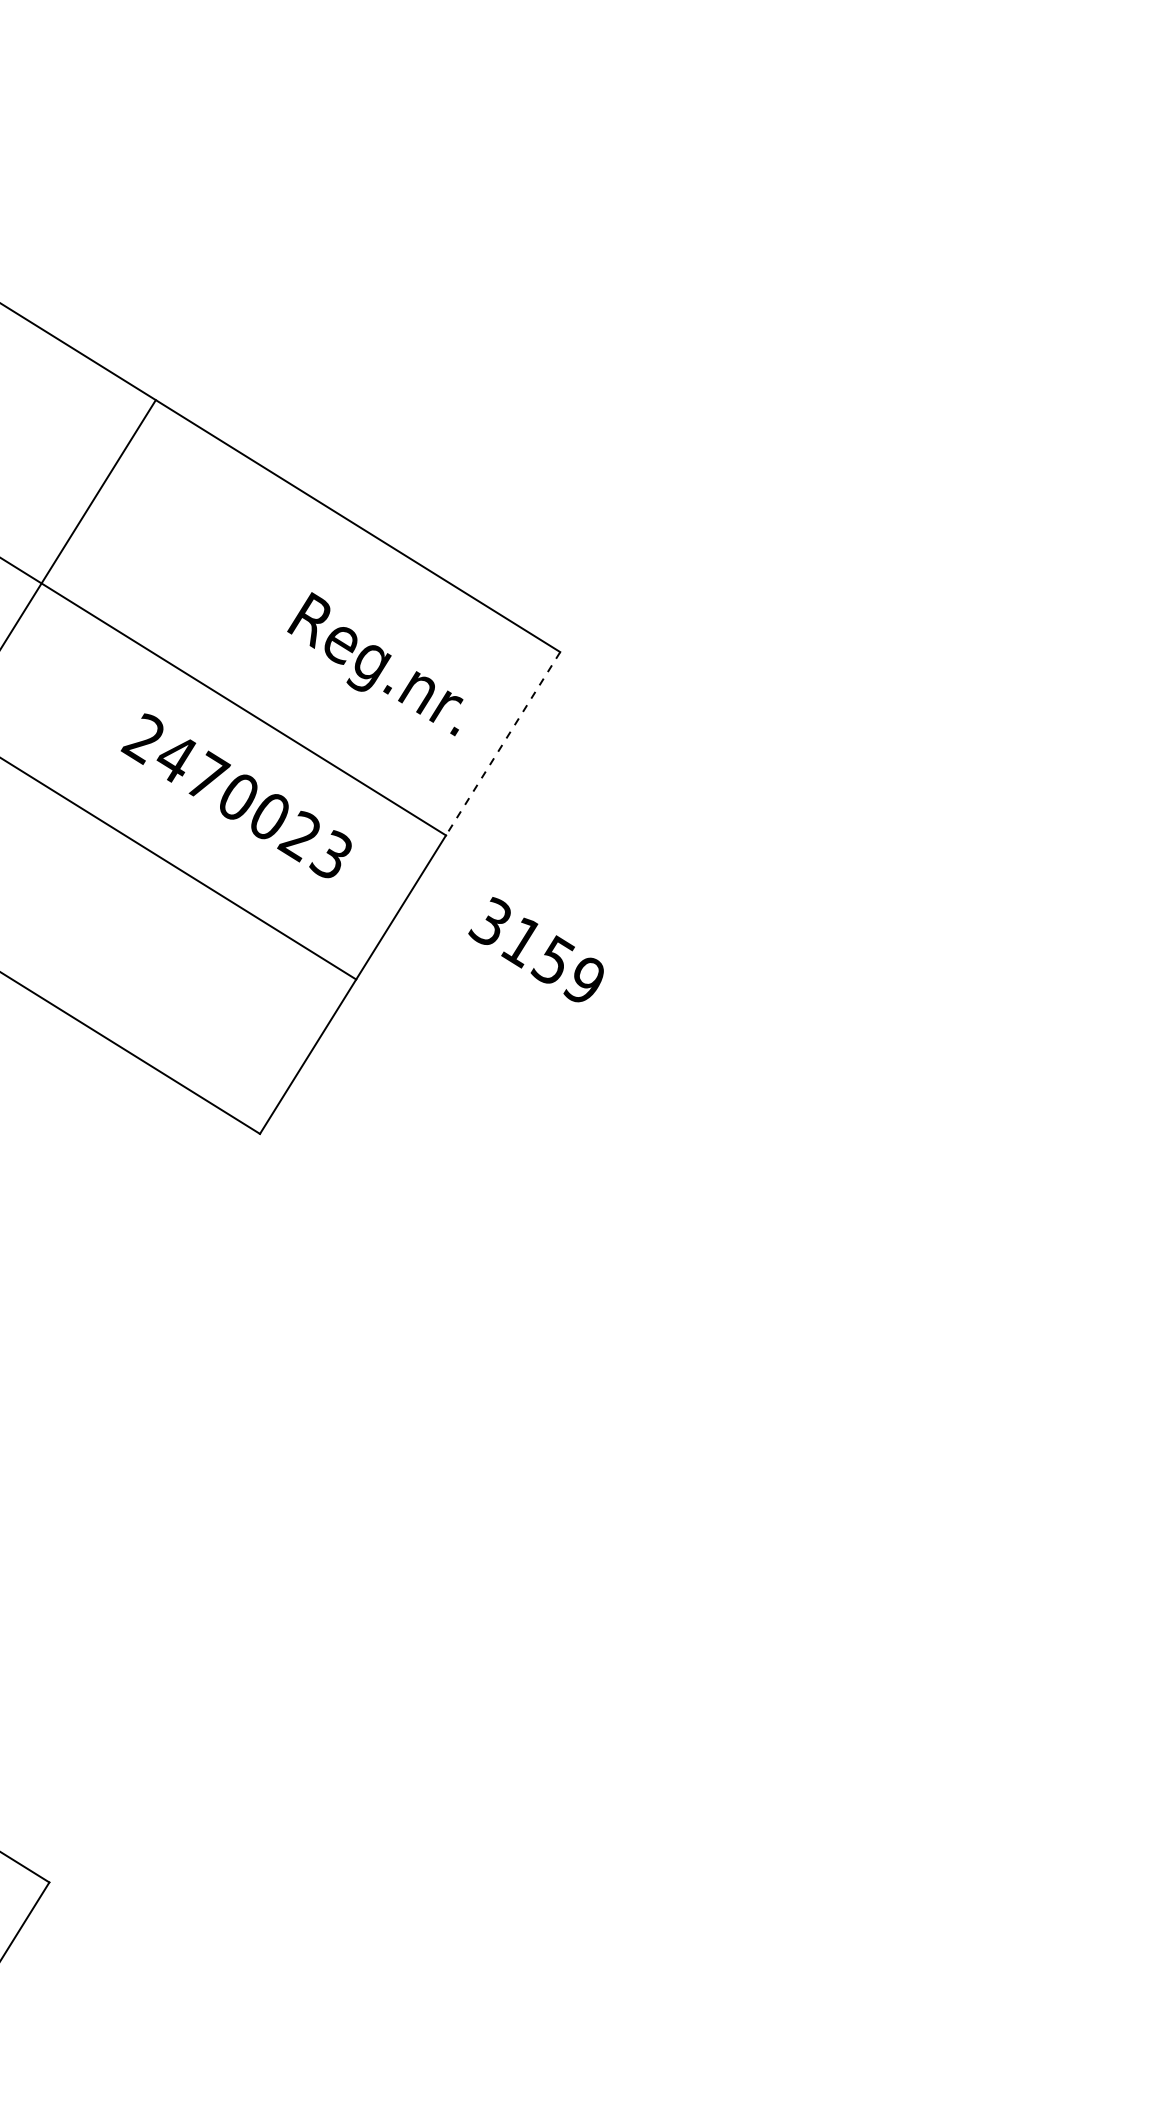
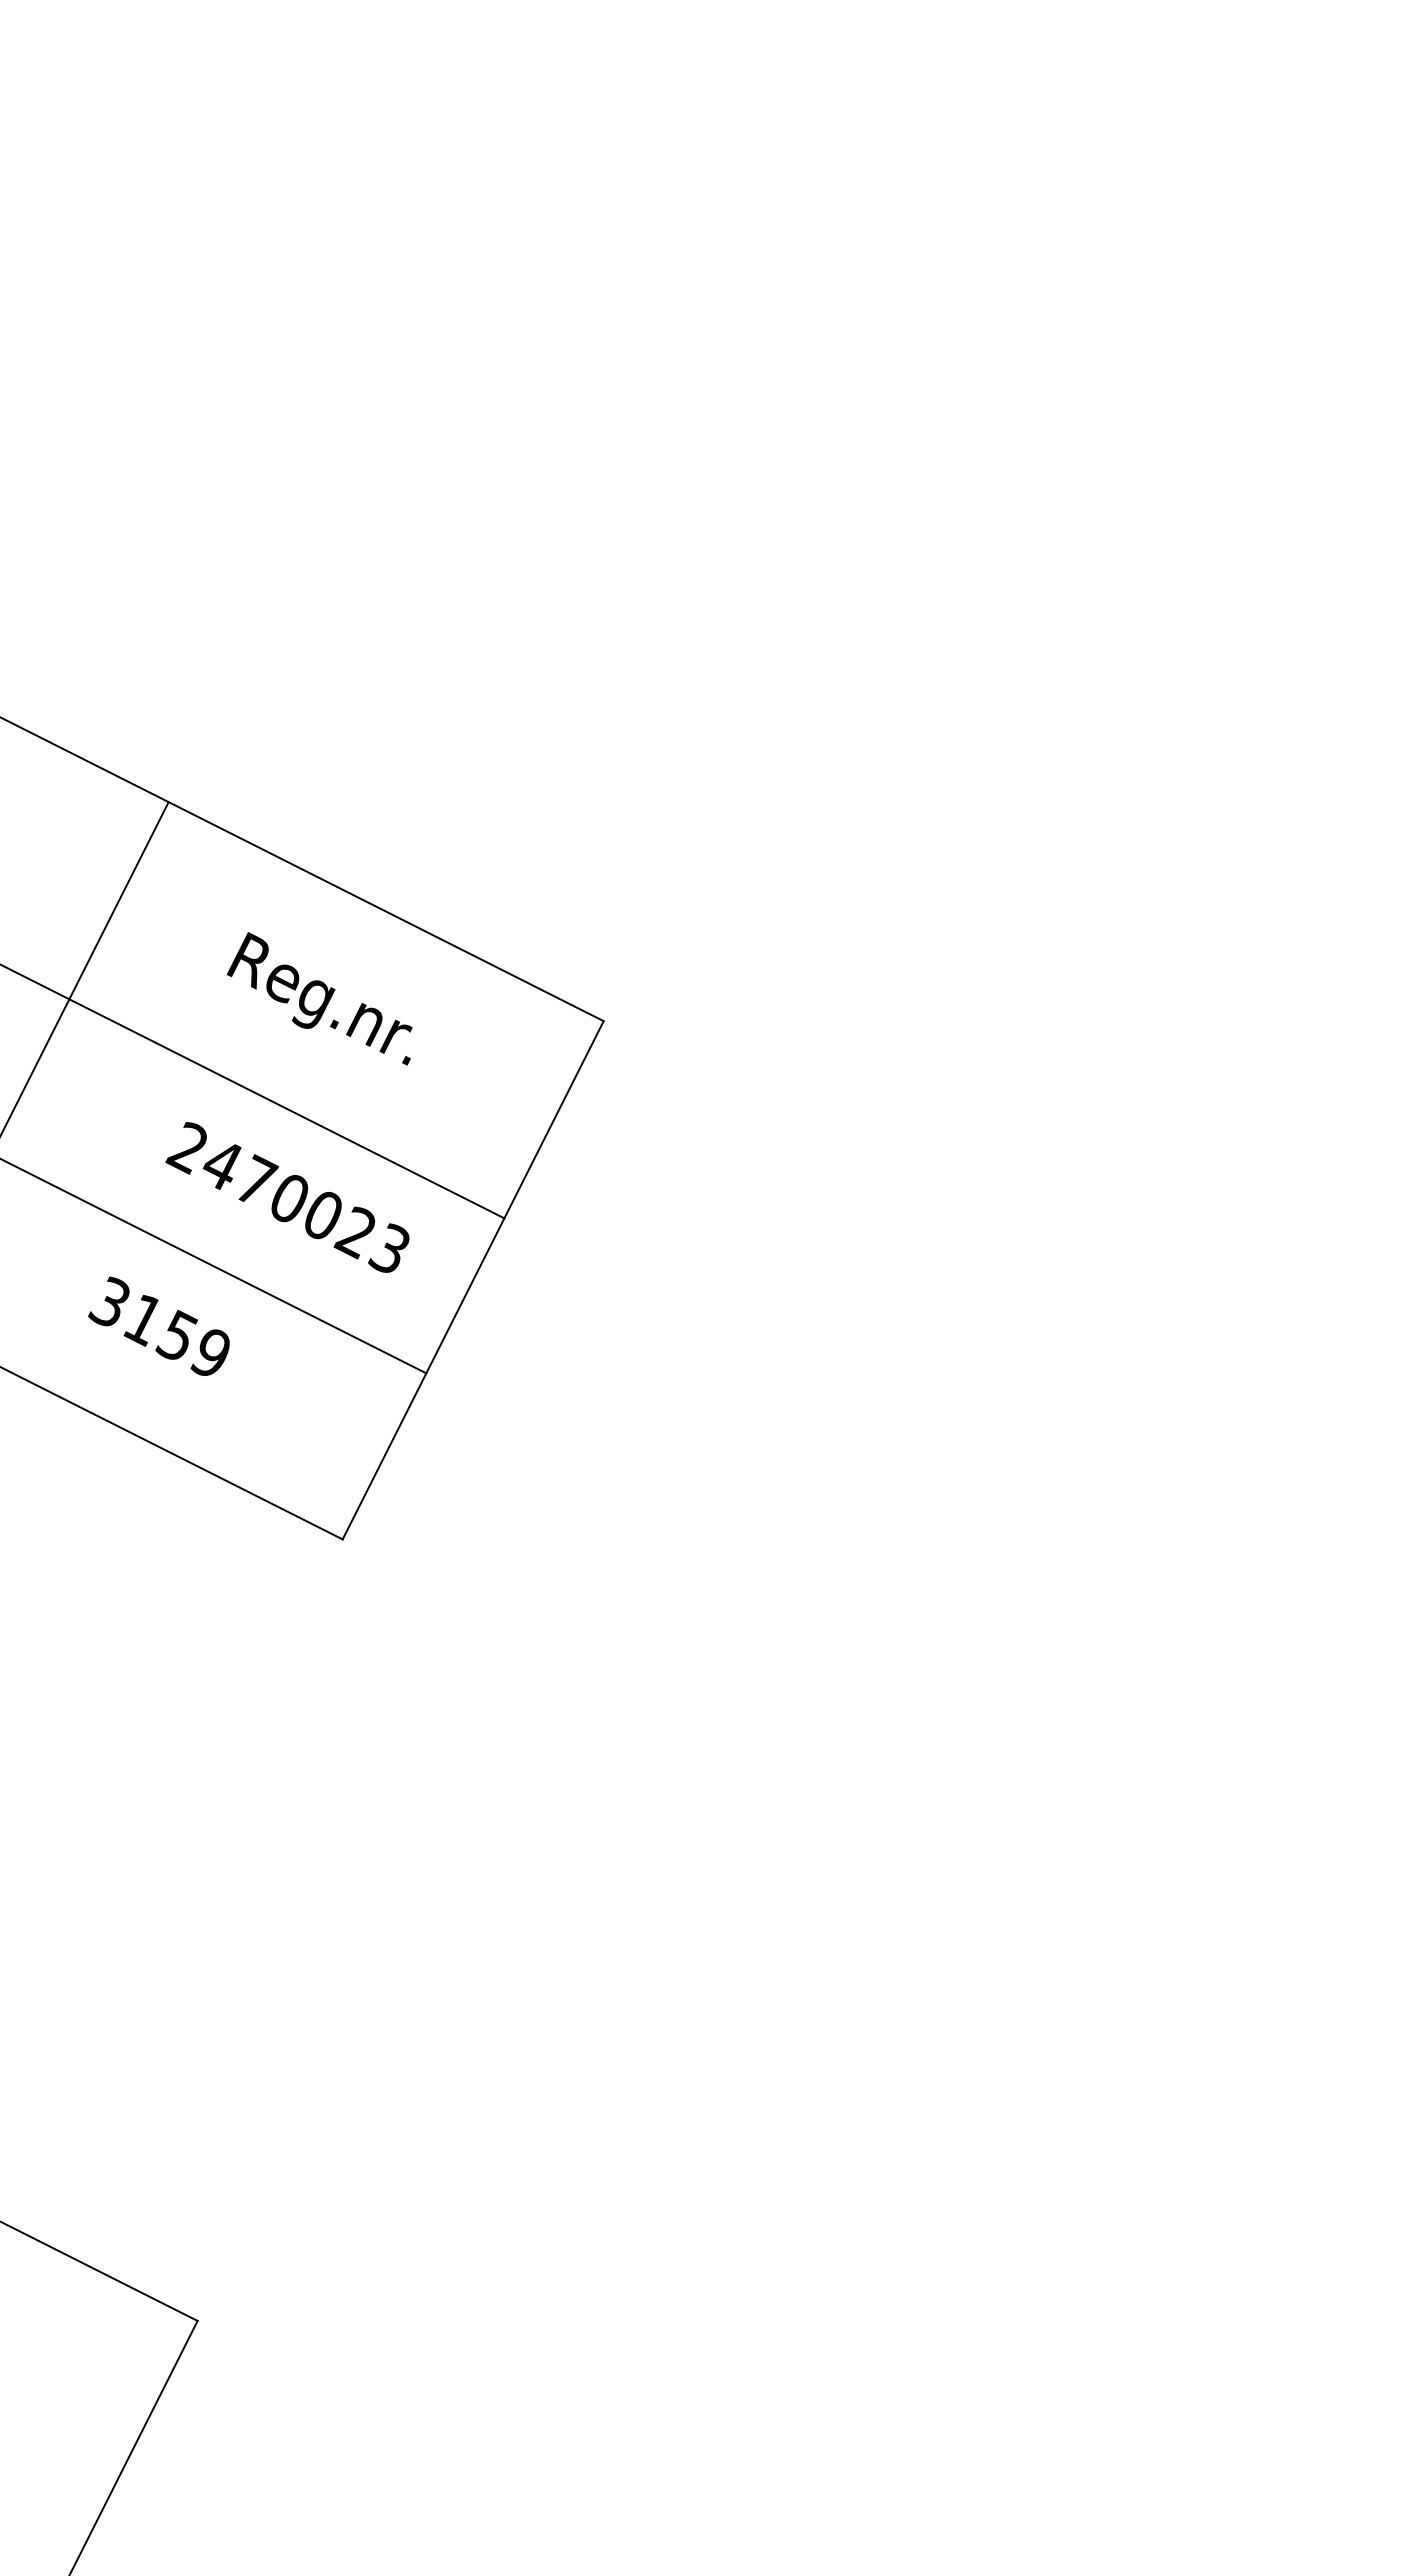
text: (375, 663) -> (319, 998), moved
line: (502, 744) -> (553, 1120), dashed -> solid
text: (536, 948) -> (158, 1325), moved

